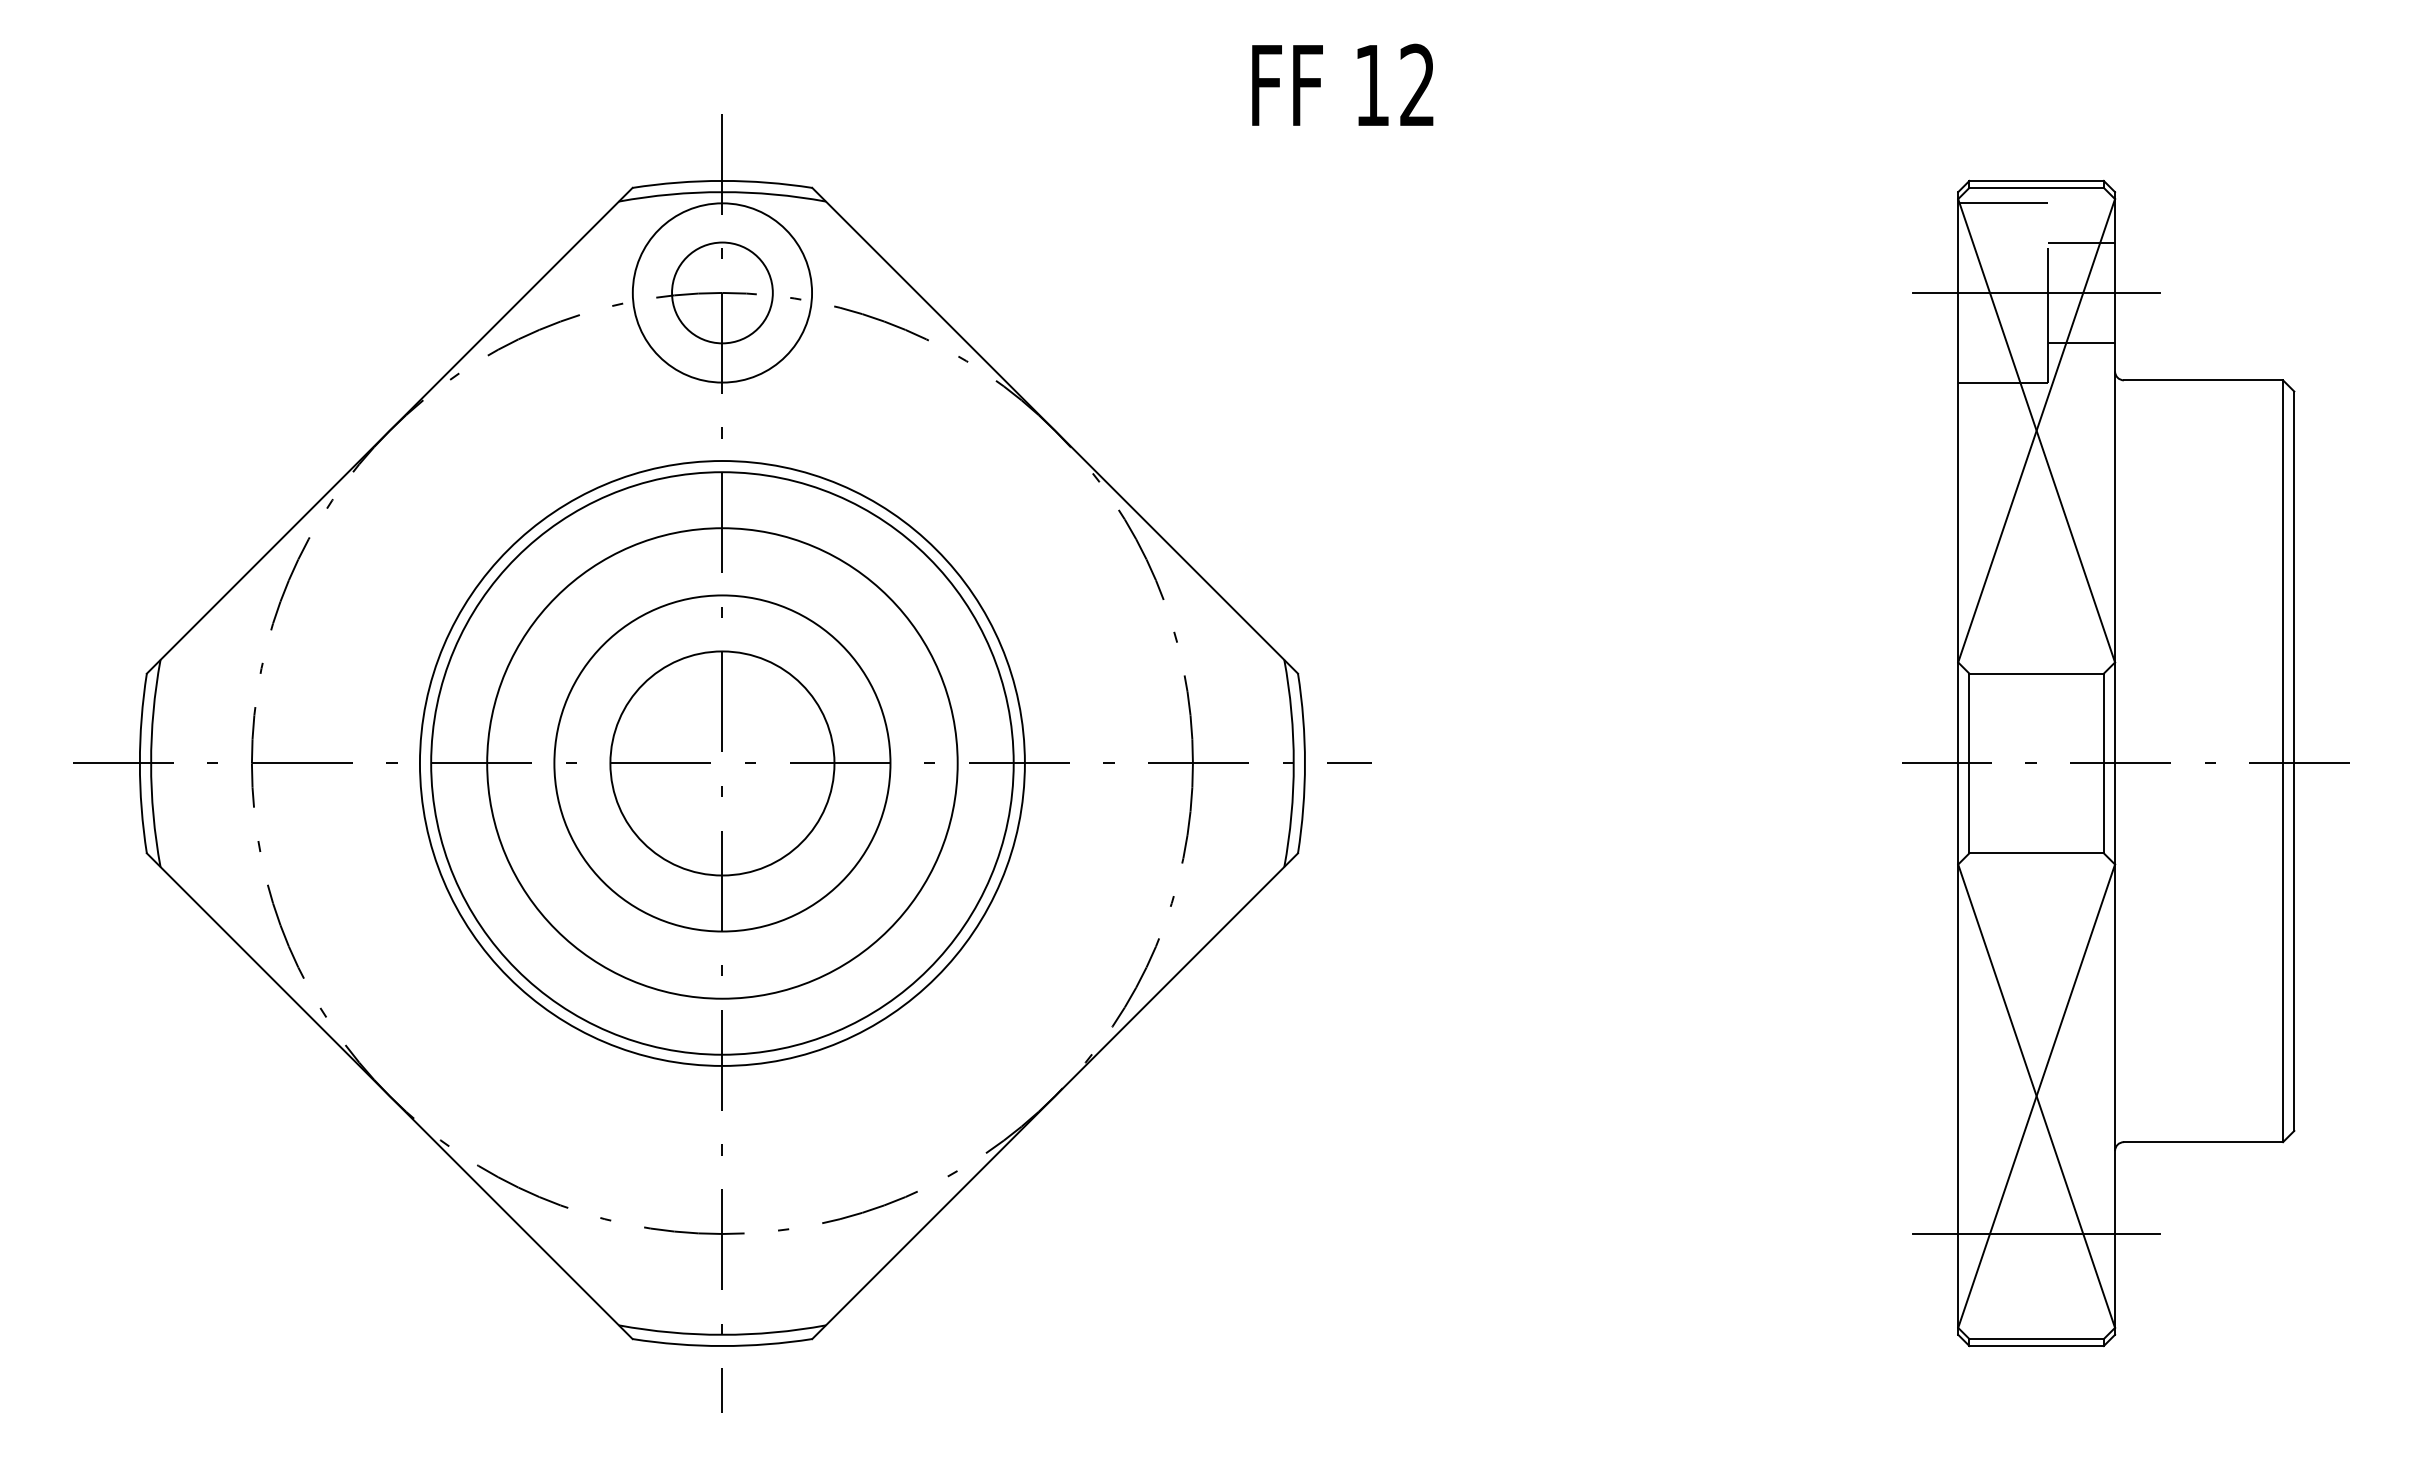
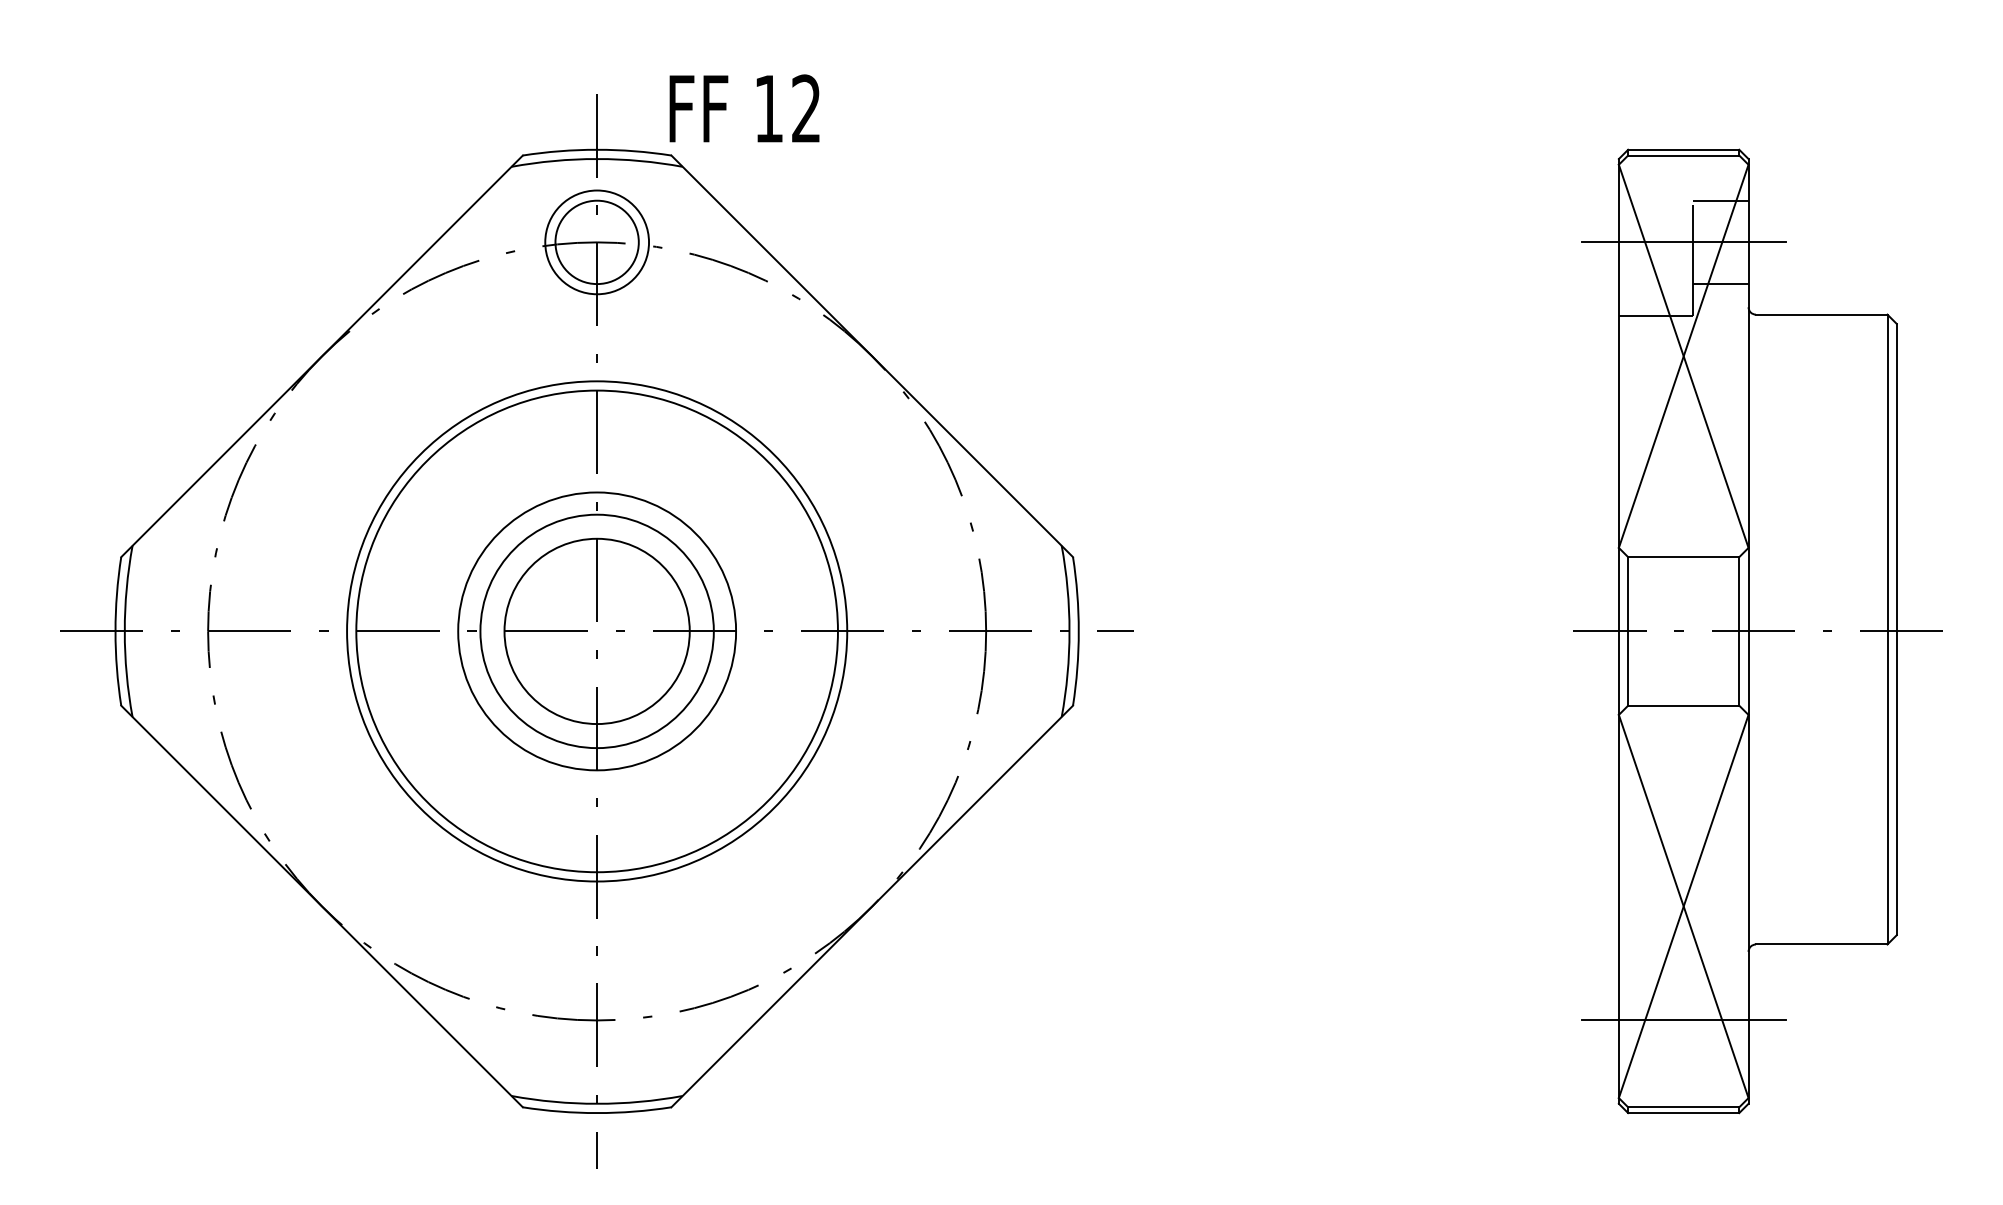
text: (1342, 84) -> (744, 108), moved
line: (2002, 203) -> (1655, 168), removed
circle: (722, 292) -> (597, 242), size x0.7
circle: (722, 763) -> (597, 631), size x0.6

